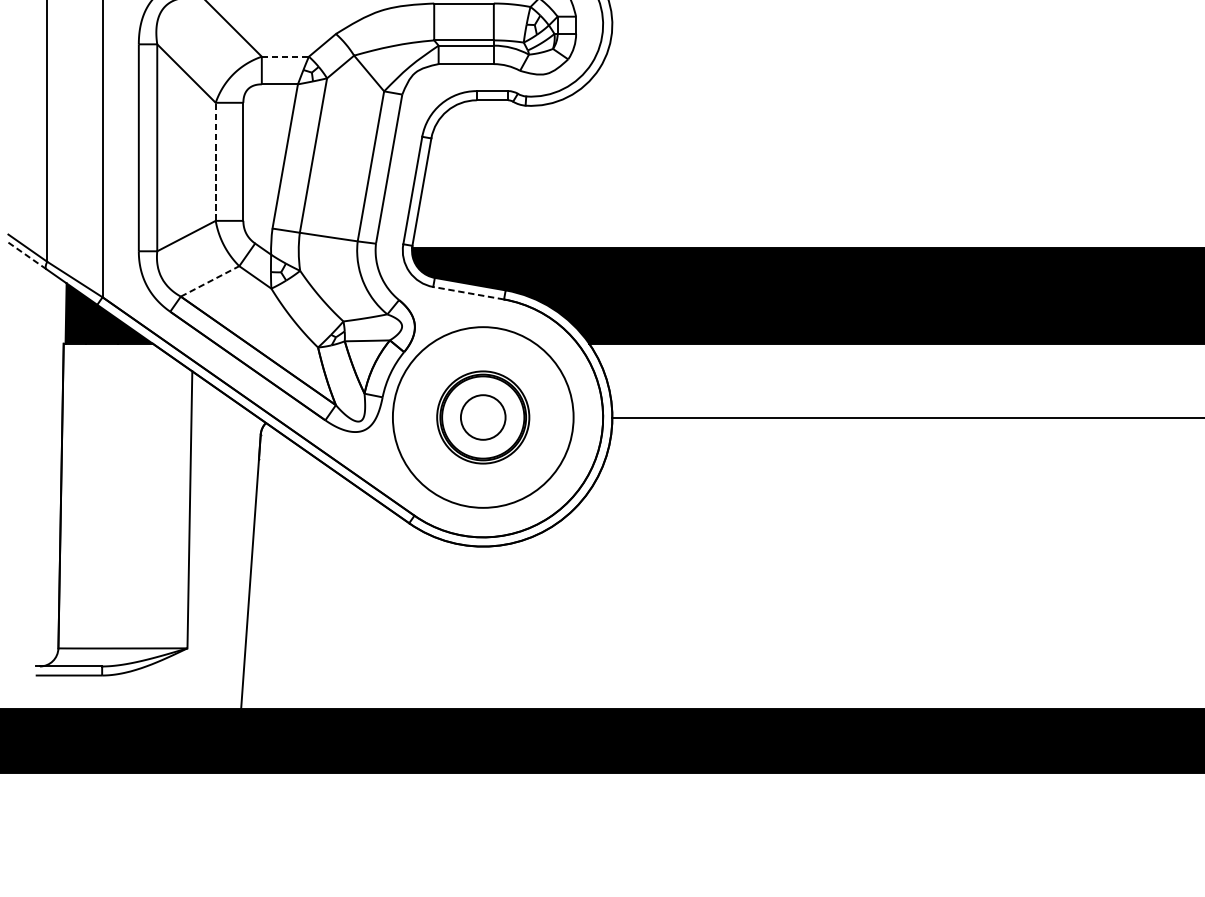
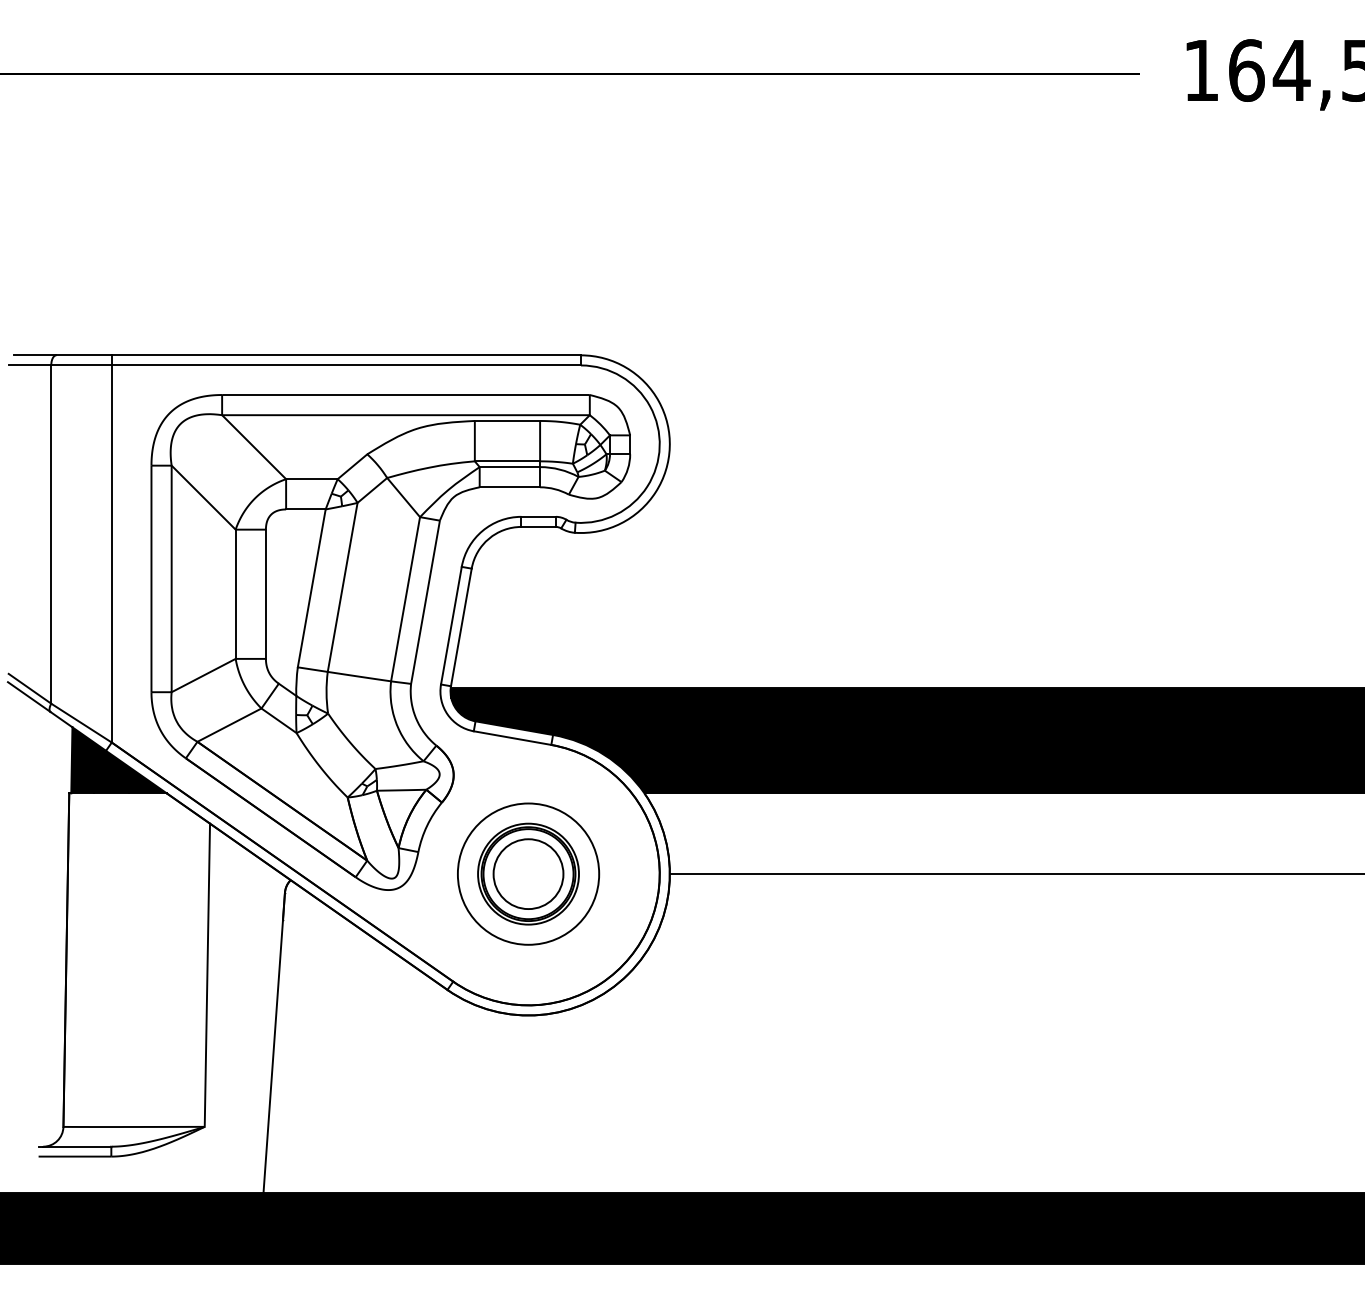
line: (285, 56) -> (311, 479), dashed -> solid
line: (215, 162) -> (235, 594), dashed -> solid
line: (27, 256) -> (29, 697), dashed -> solid
line: (210, 280) -> (229, 724), dashed -> solid
line: (468, 293) -> (512, 738), dashed -> solid
circle: (483, 416) -> (528, 873), size x0.71
circle: (483, 417) -> (528, 874), size x1.43

